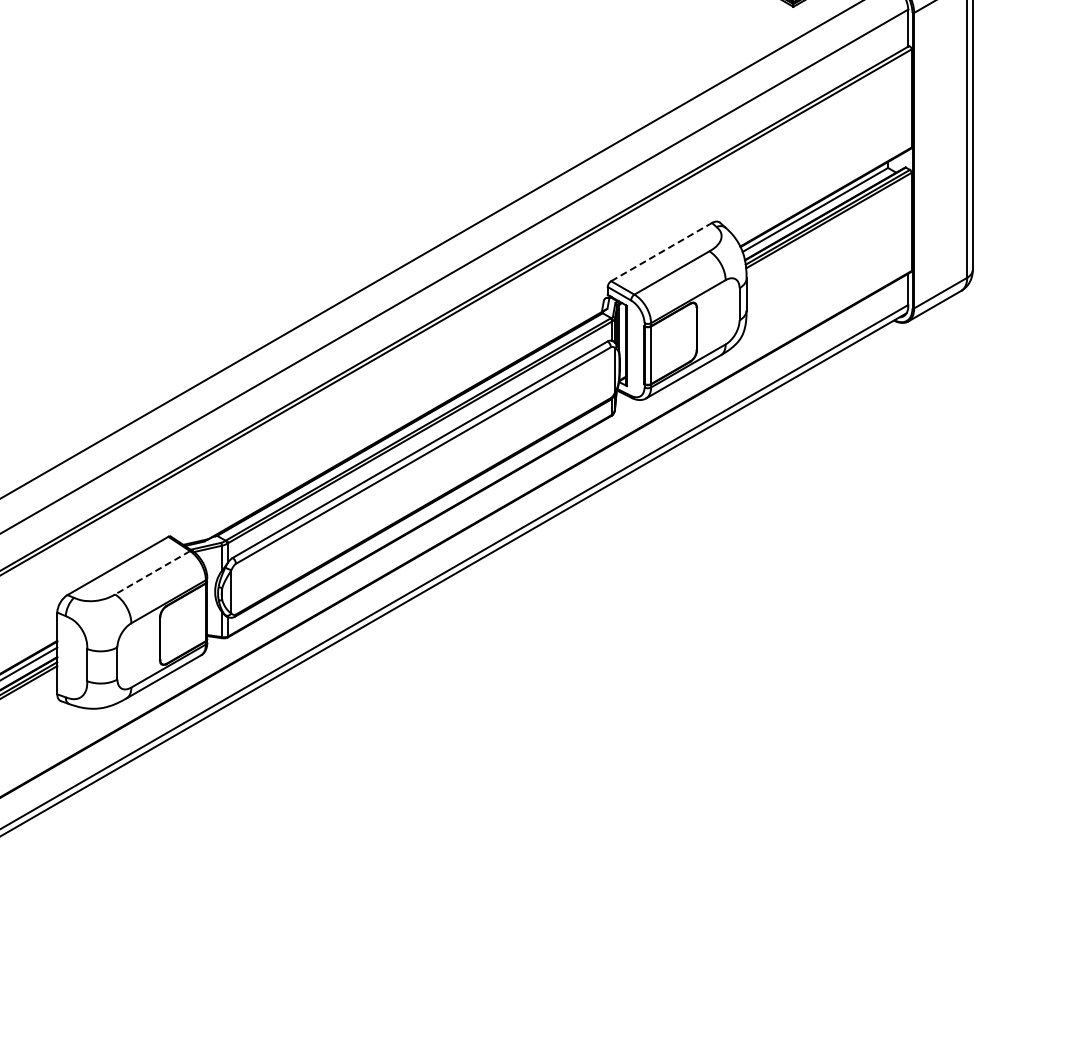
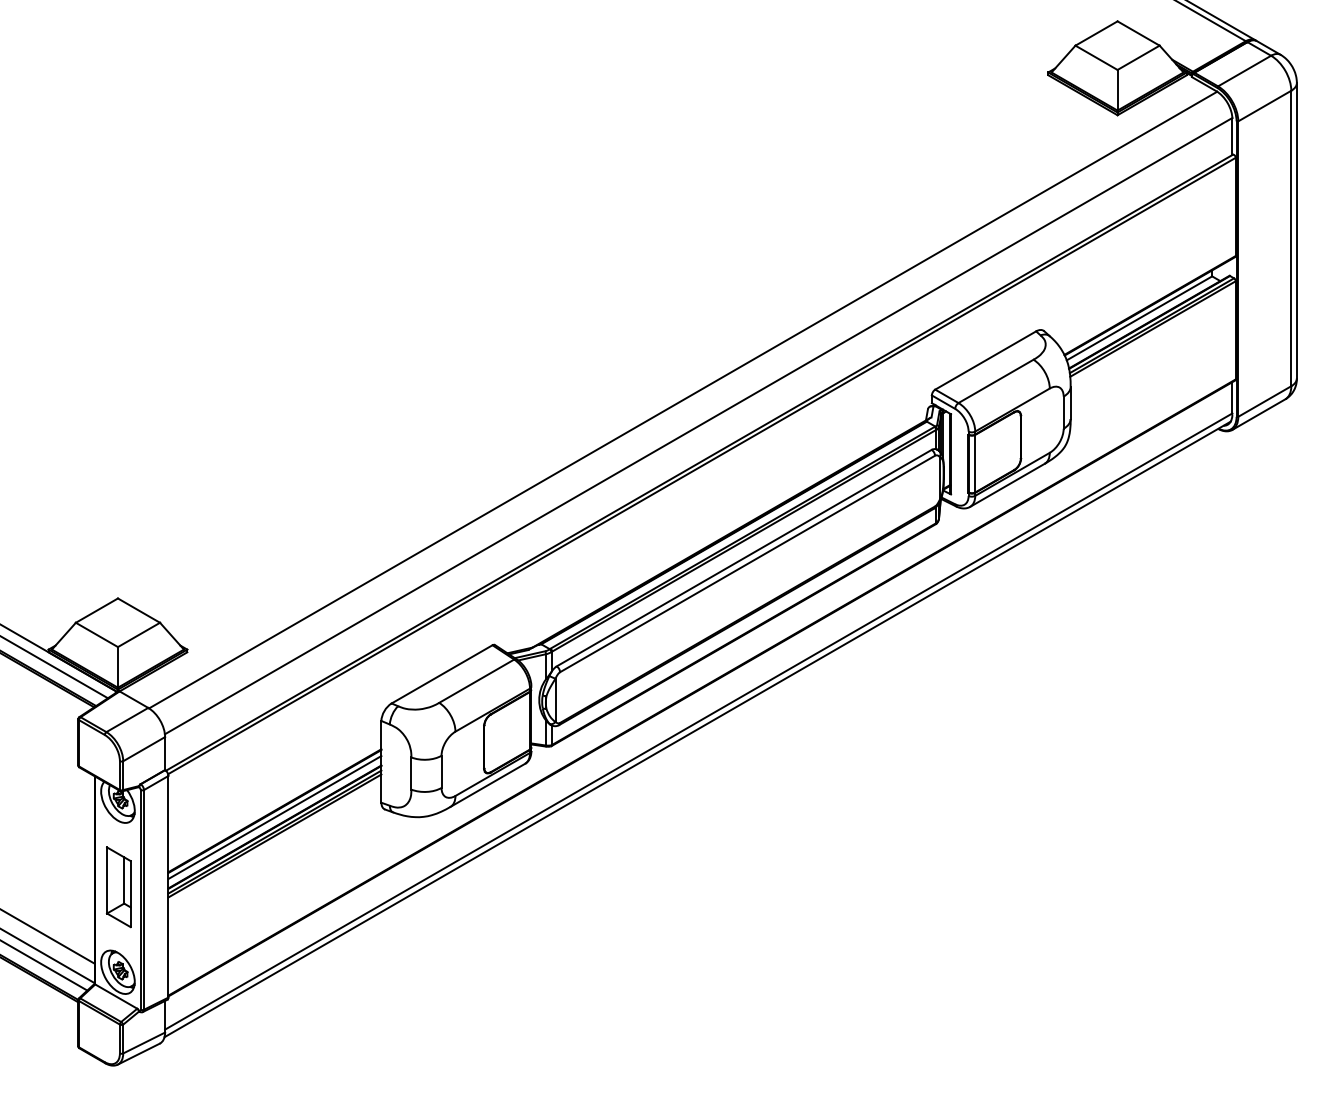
line: (662, 252) -> (986, 360), dashed -> solid
line: (152, 573) -> (476, 681), dashed -> solid

